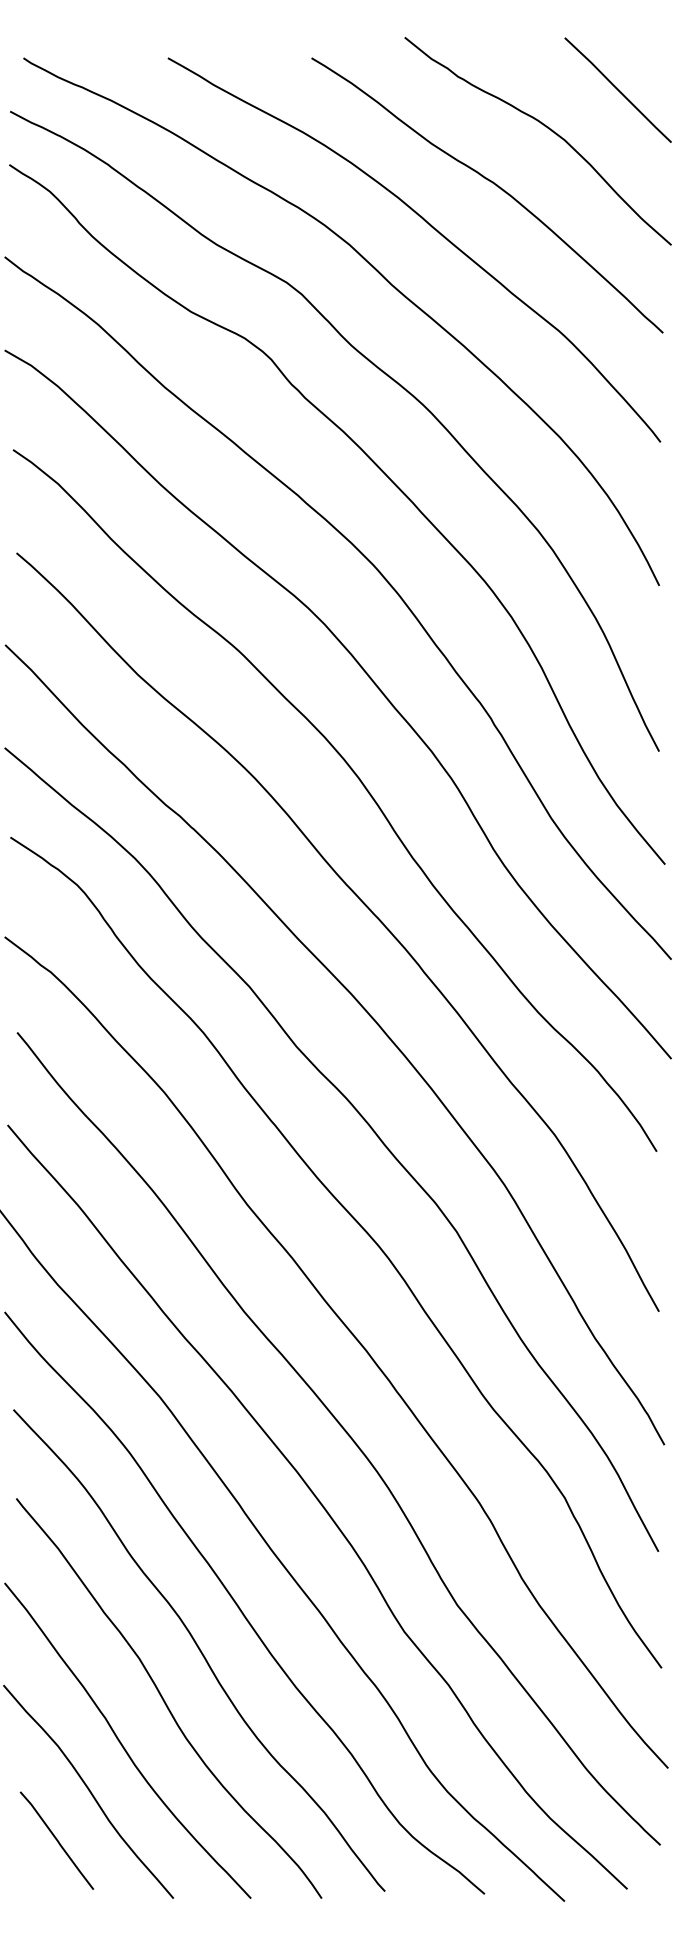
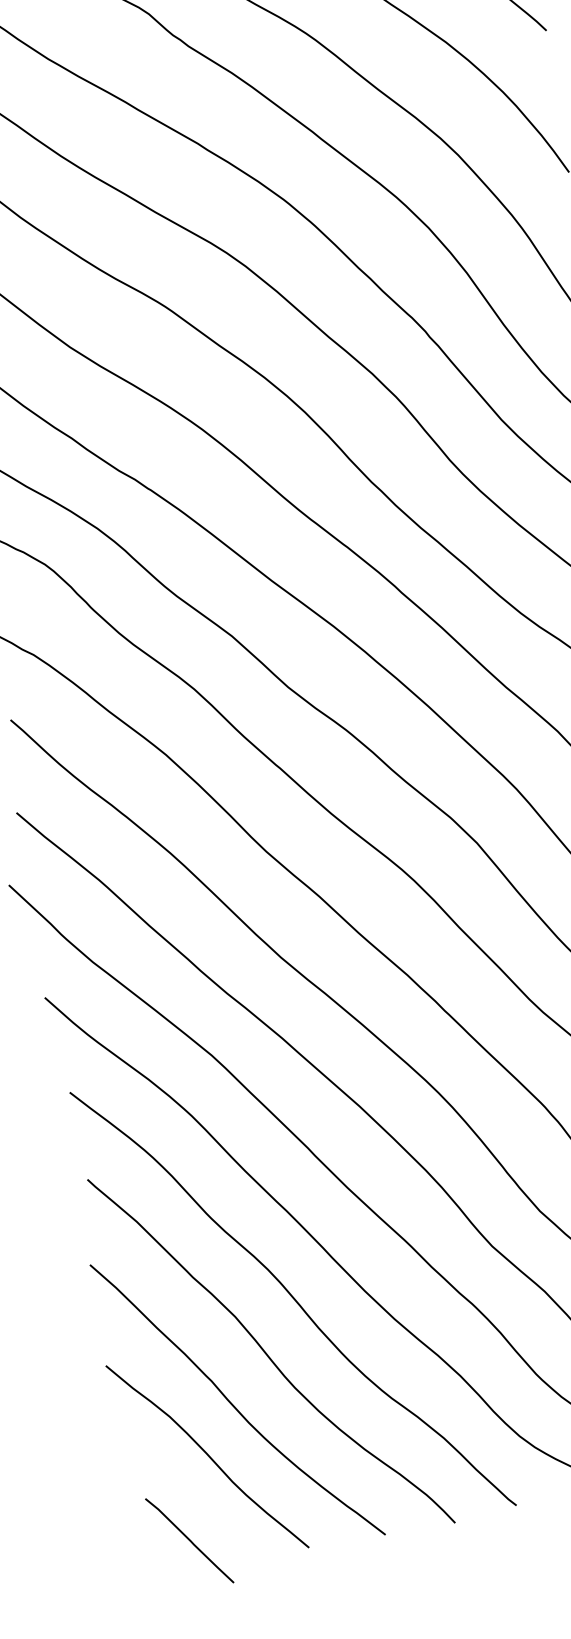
curve: (56, 1840) -> (189, 1540), moved

